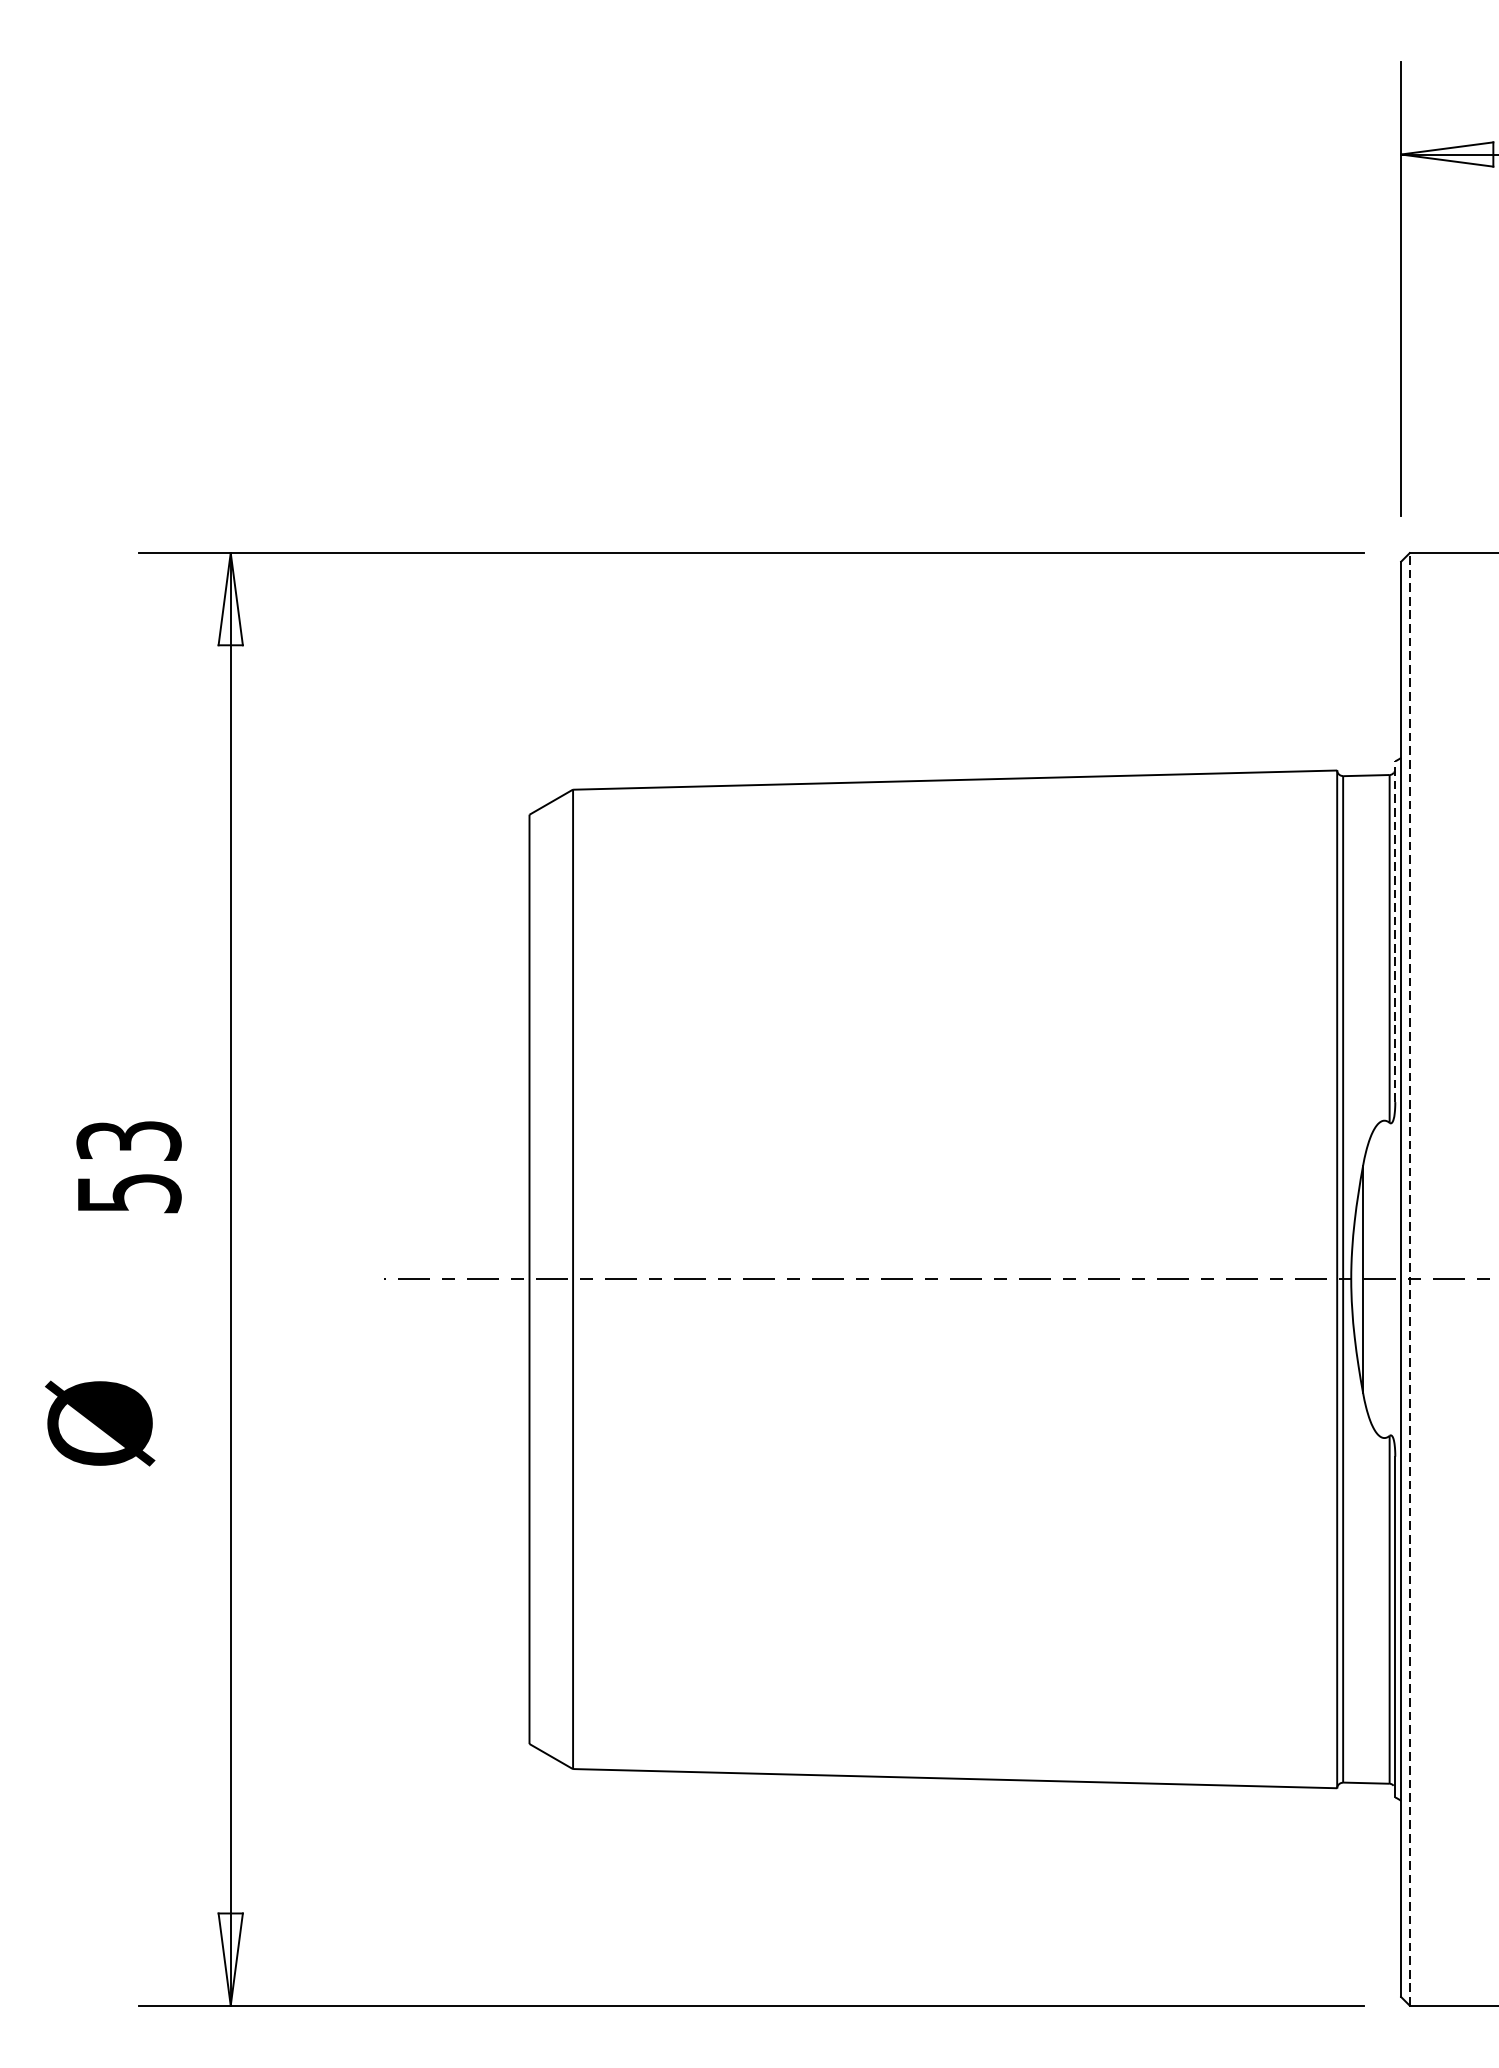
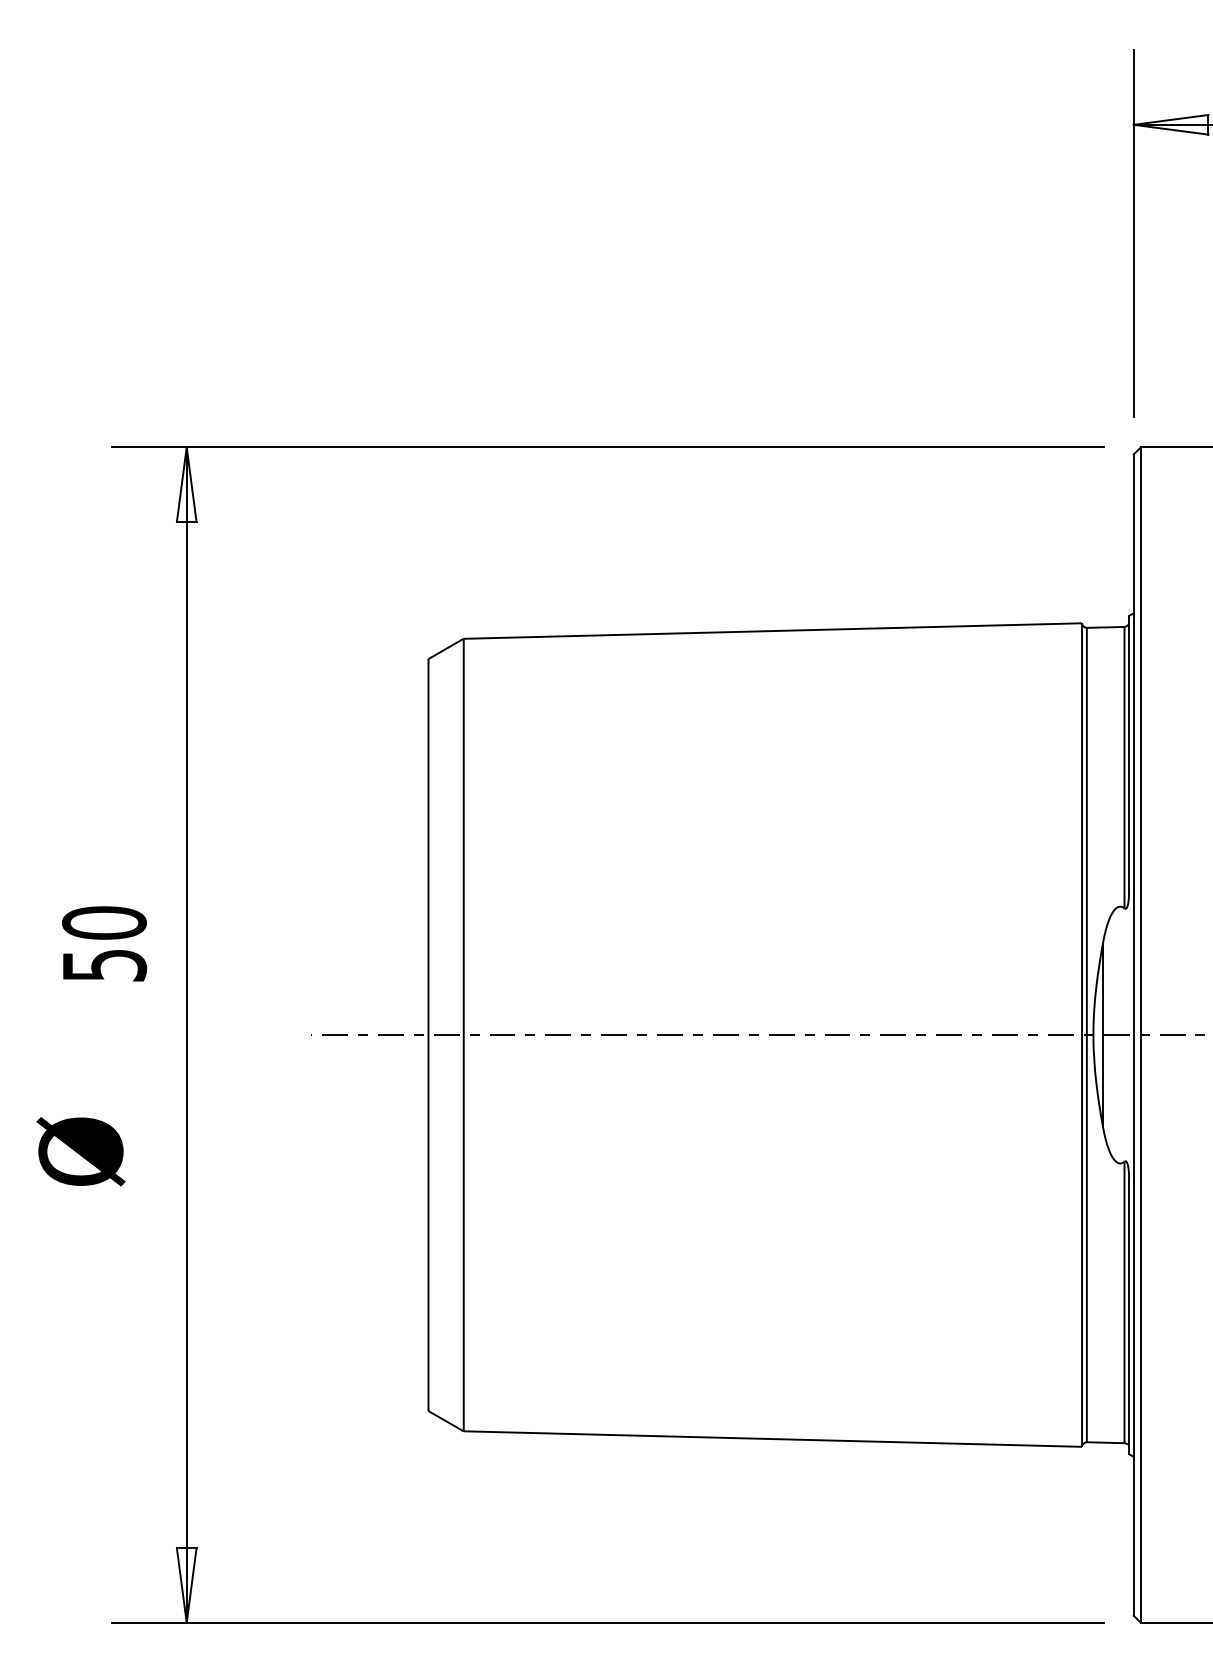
line: (1395, 931) -> (1129, 753), dashed -> solid
text: (129, 1140) -> (104, 922), 53 -> 50
line: (1409, 1279) -> (1140, 1035), dashed -> solid

